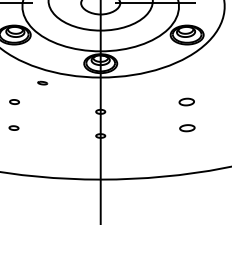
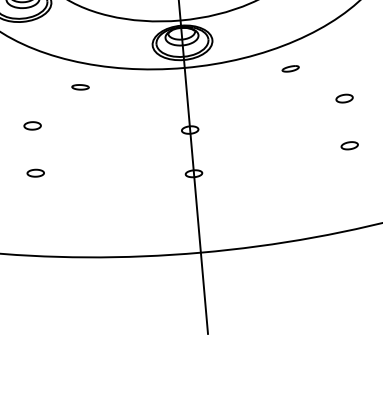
part: (158, 82) -> (290, 67), added
part: (186, 101) -> (343, 97), size x0.62
part: (187, 127) -> (349, 144), size x0.62

